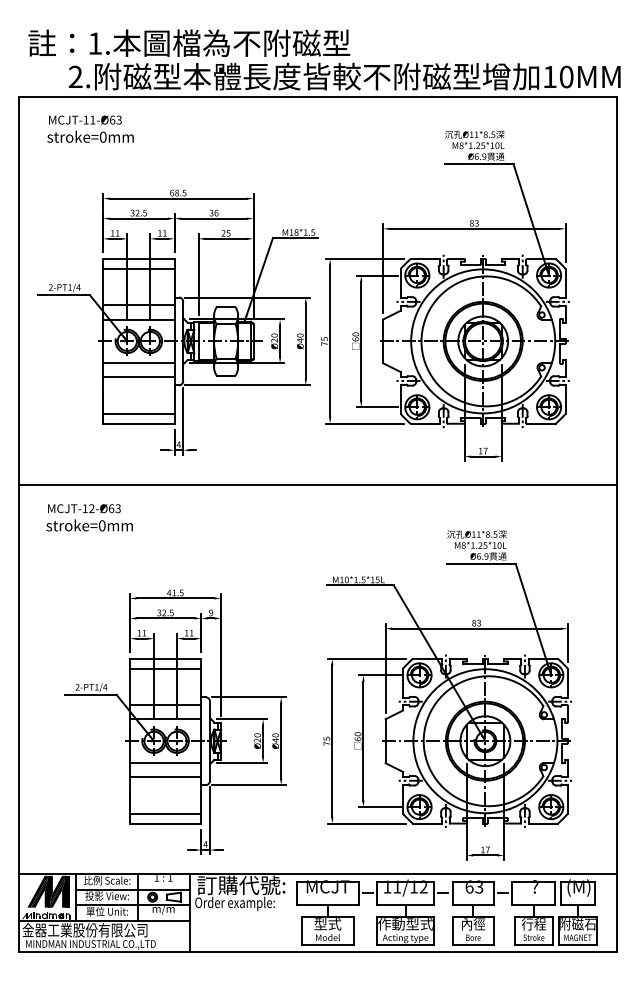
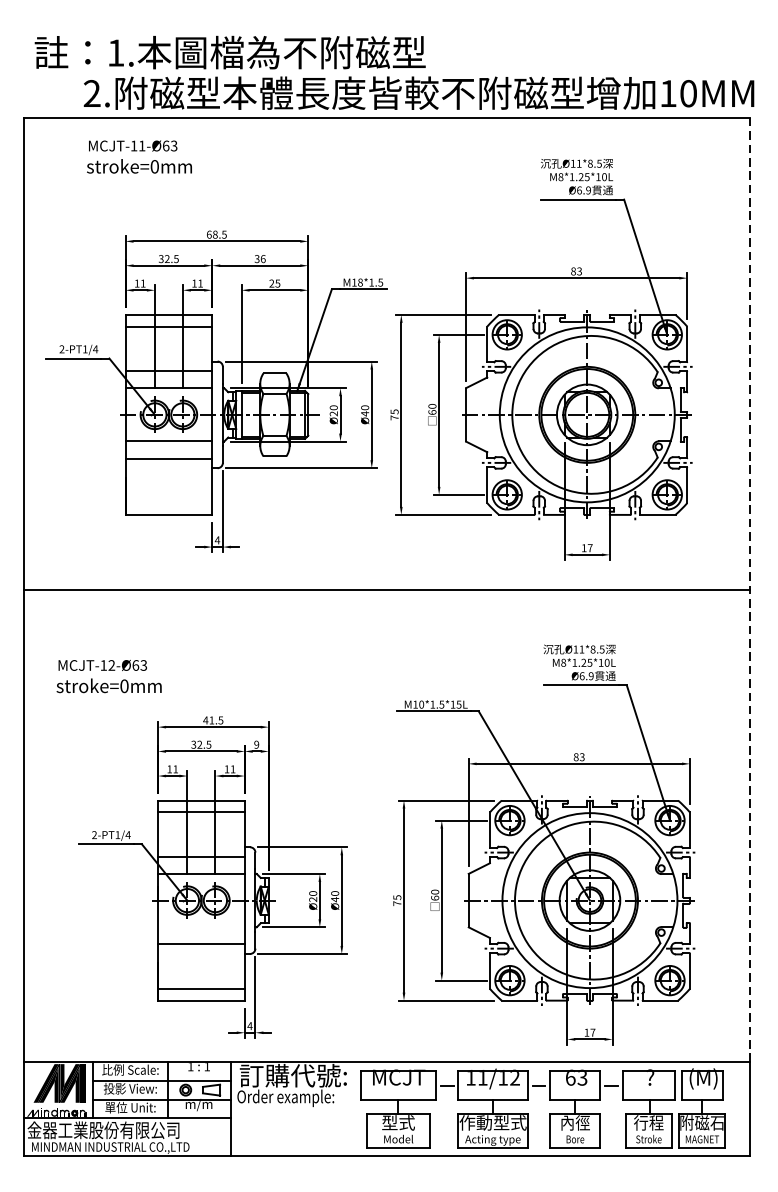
text: (90, 128) -> (139, 156), moved
line: (138, 414) -> (168, 503), removed
line: (616, 485) -> (749, 589), solid -> dashed
text: (89, 517) -> (108, 676), moved
line: (165, 763) -> (201, 927), removed

